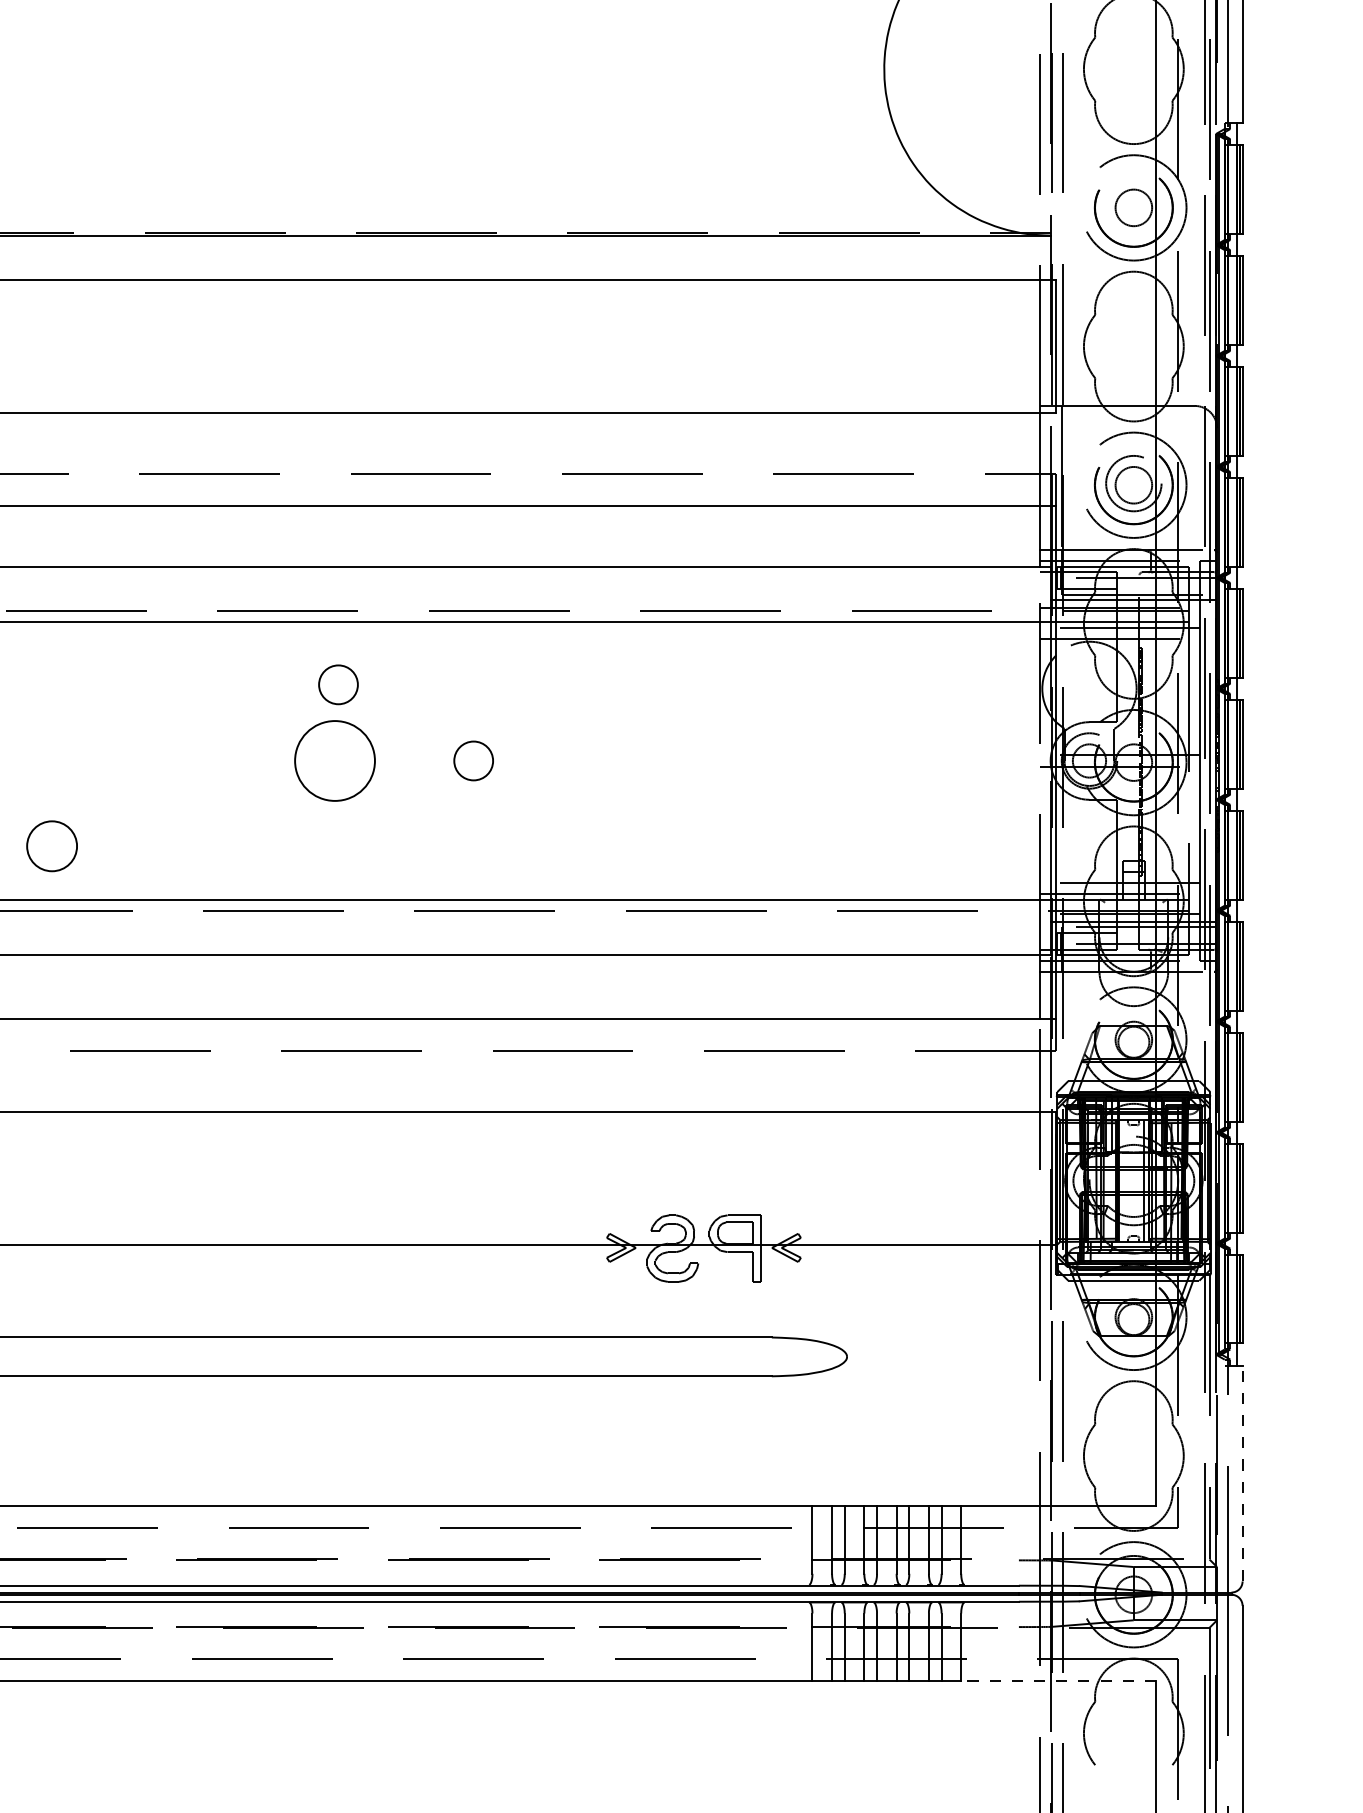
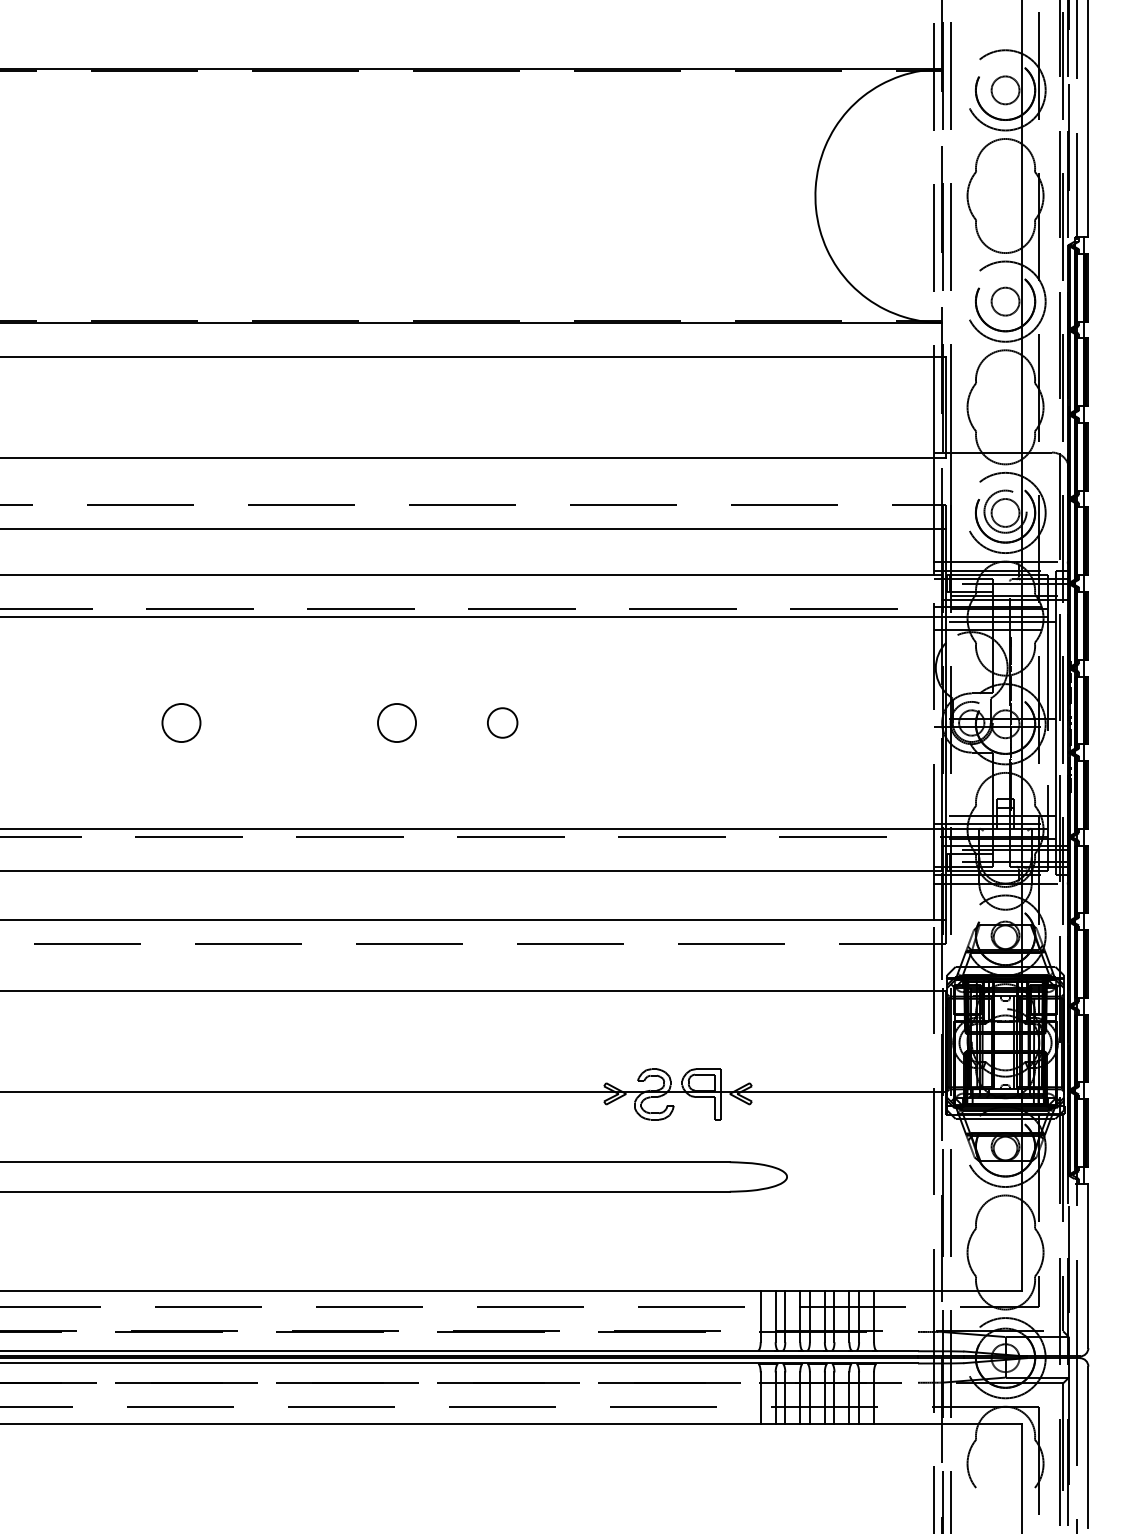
circle: (338, 684) -> (399, 664), removed
circle: (334, 760) -> (396, 722), size x0.62
circle: (52, 845) -> (181, 722), moved
line: (1242, 1473) -> (1088, 1265), dashed -> solid
line: (1057, 1681) -> (947, 1424), dashed -> solid

